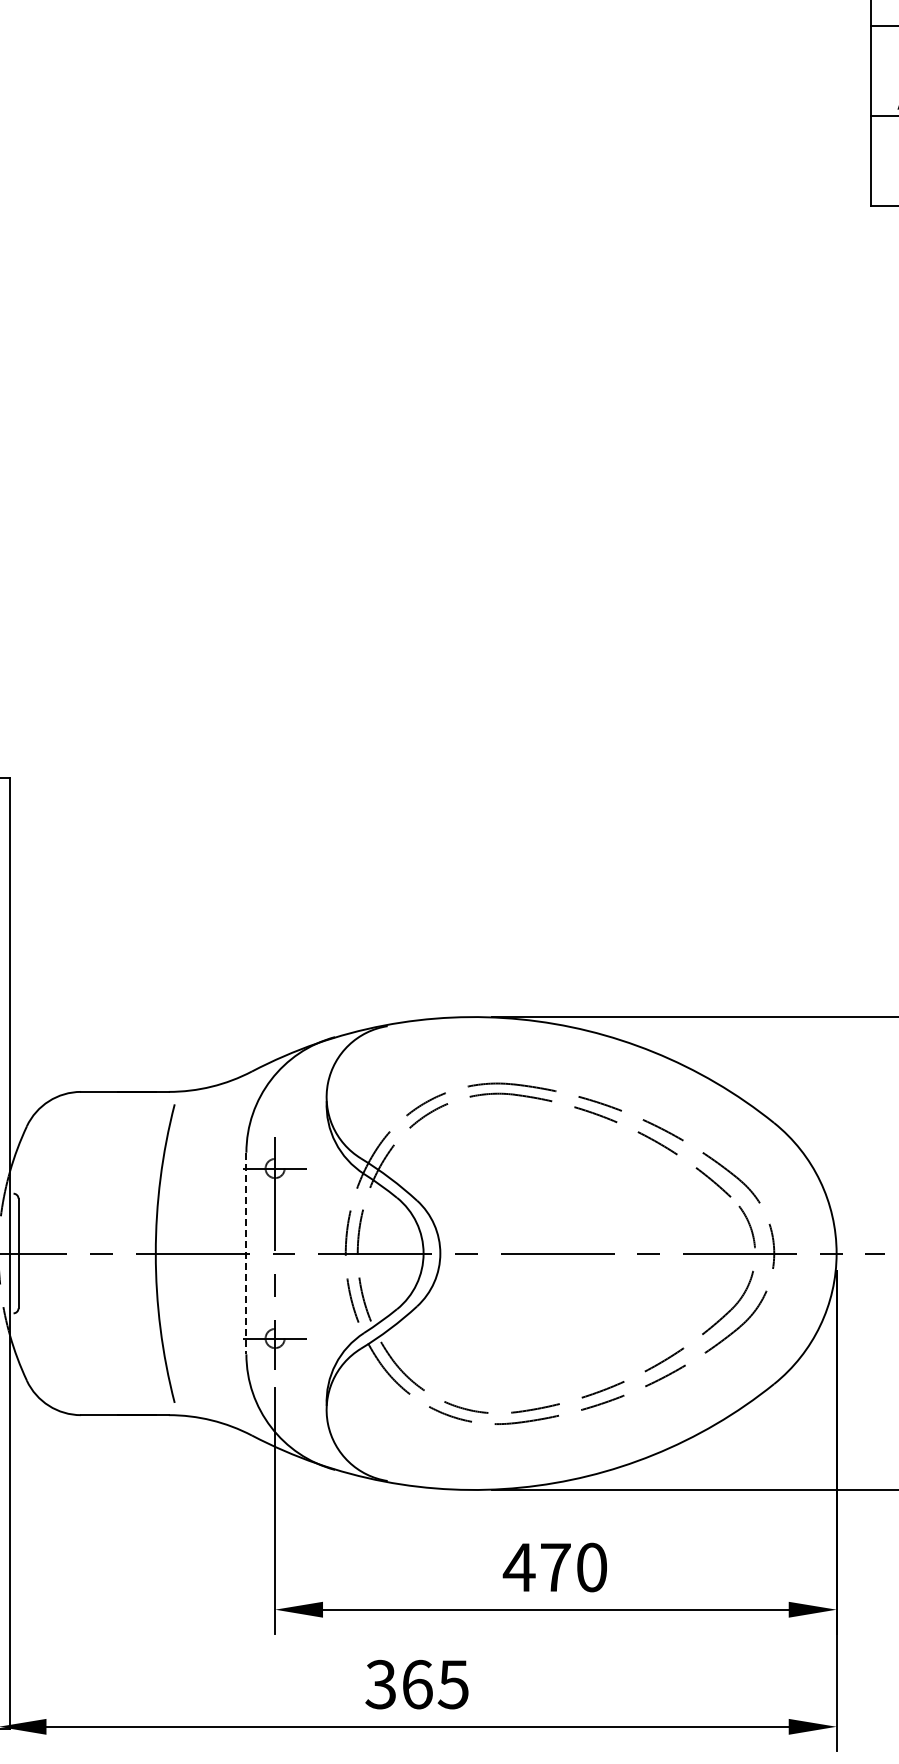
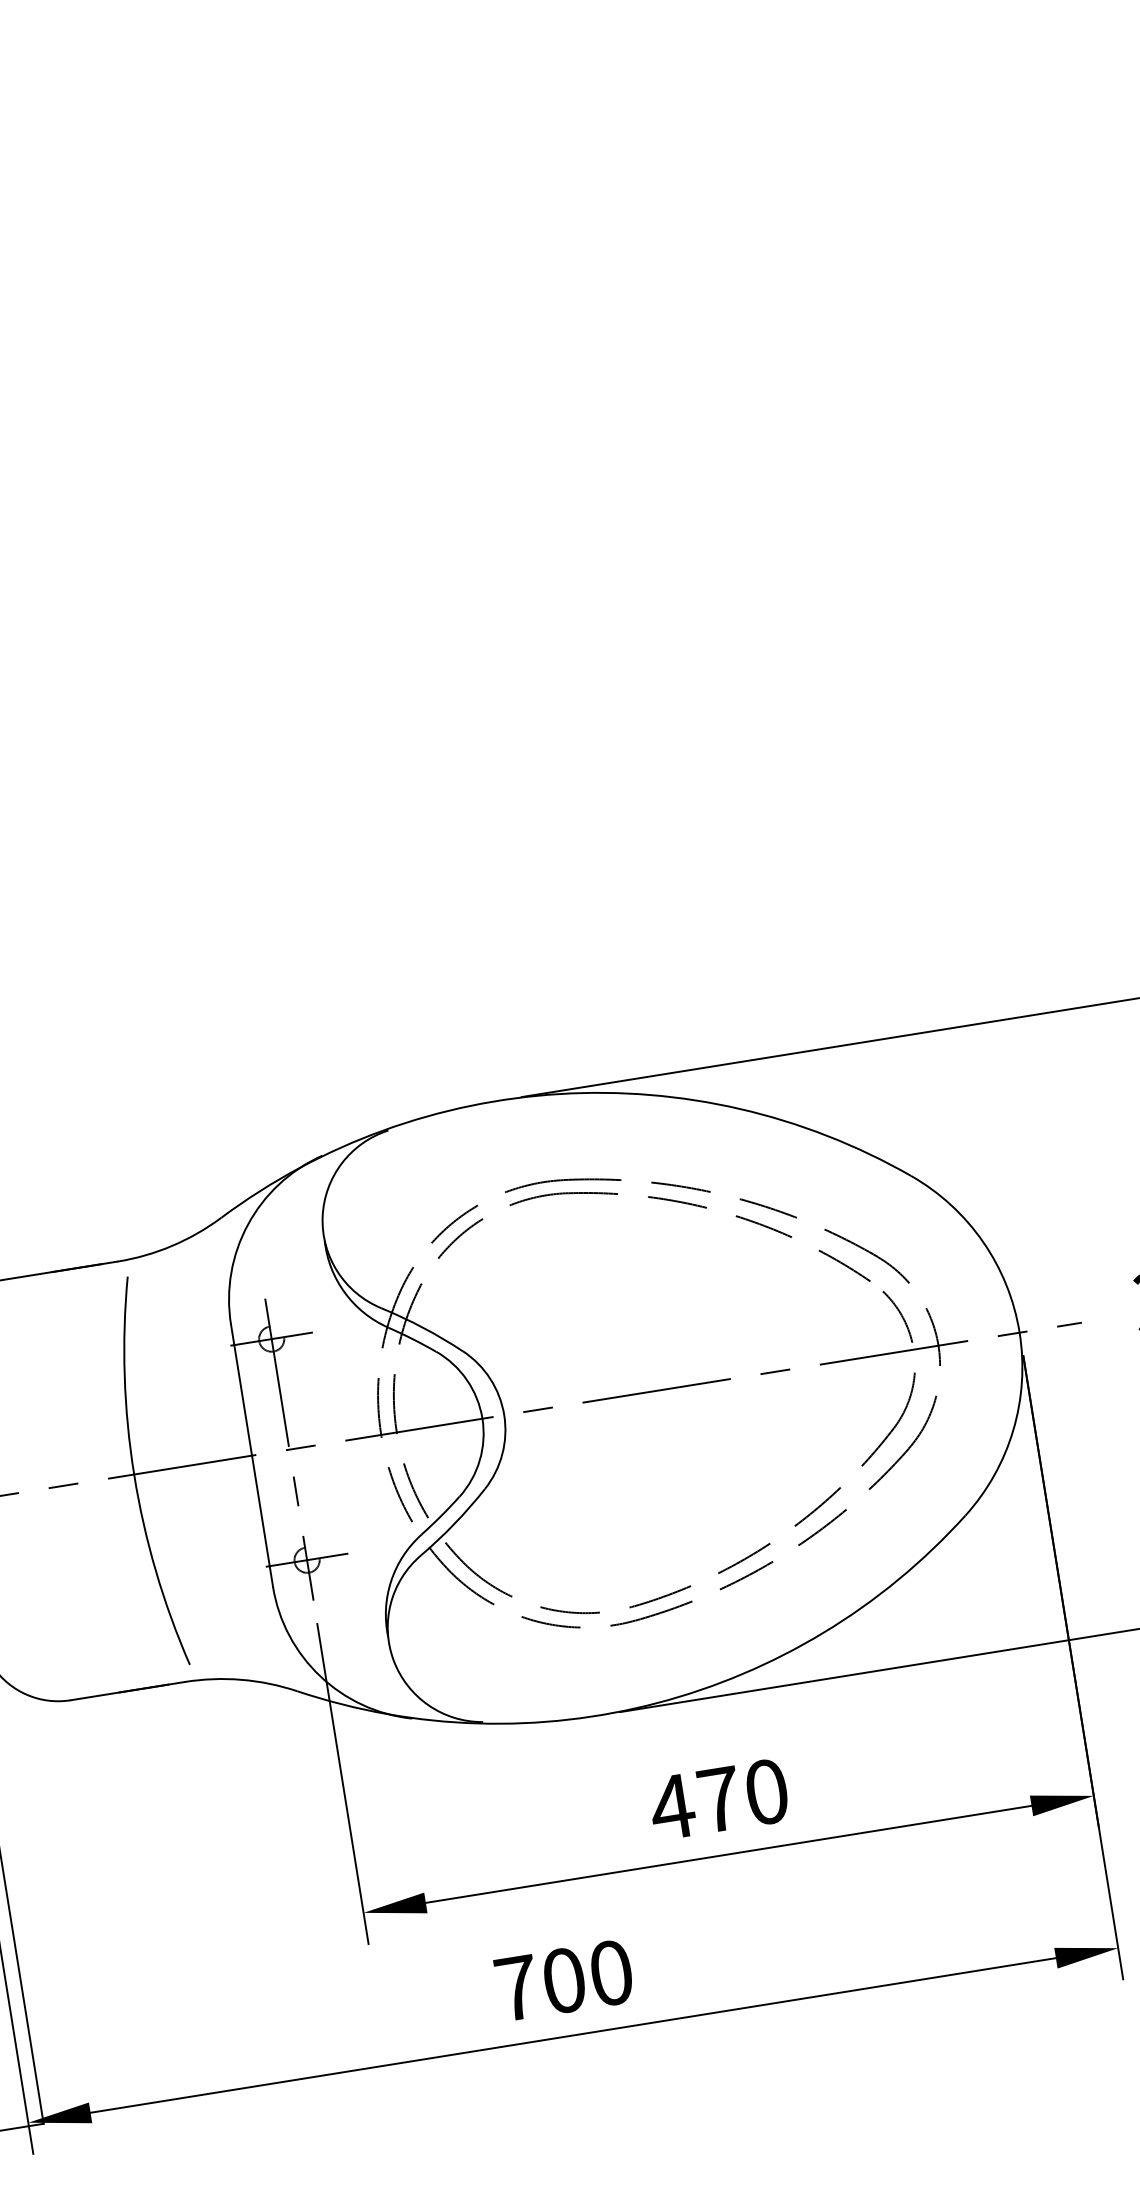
line: (246, 1253) -> (252, 1455), dashed -> solid
text: (416, 1684) -> (563, 1980), 365 -> 700

